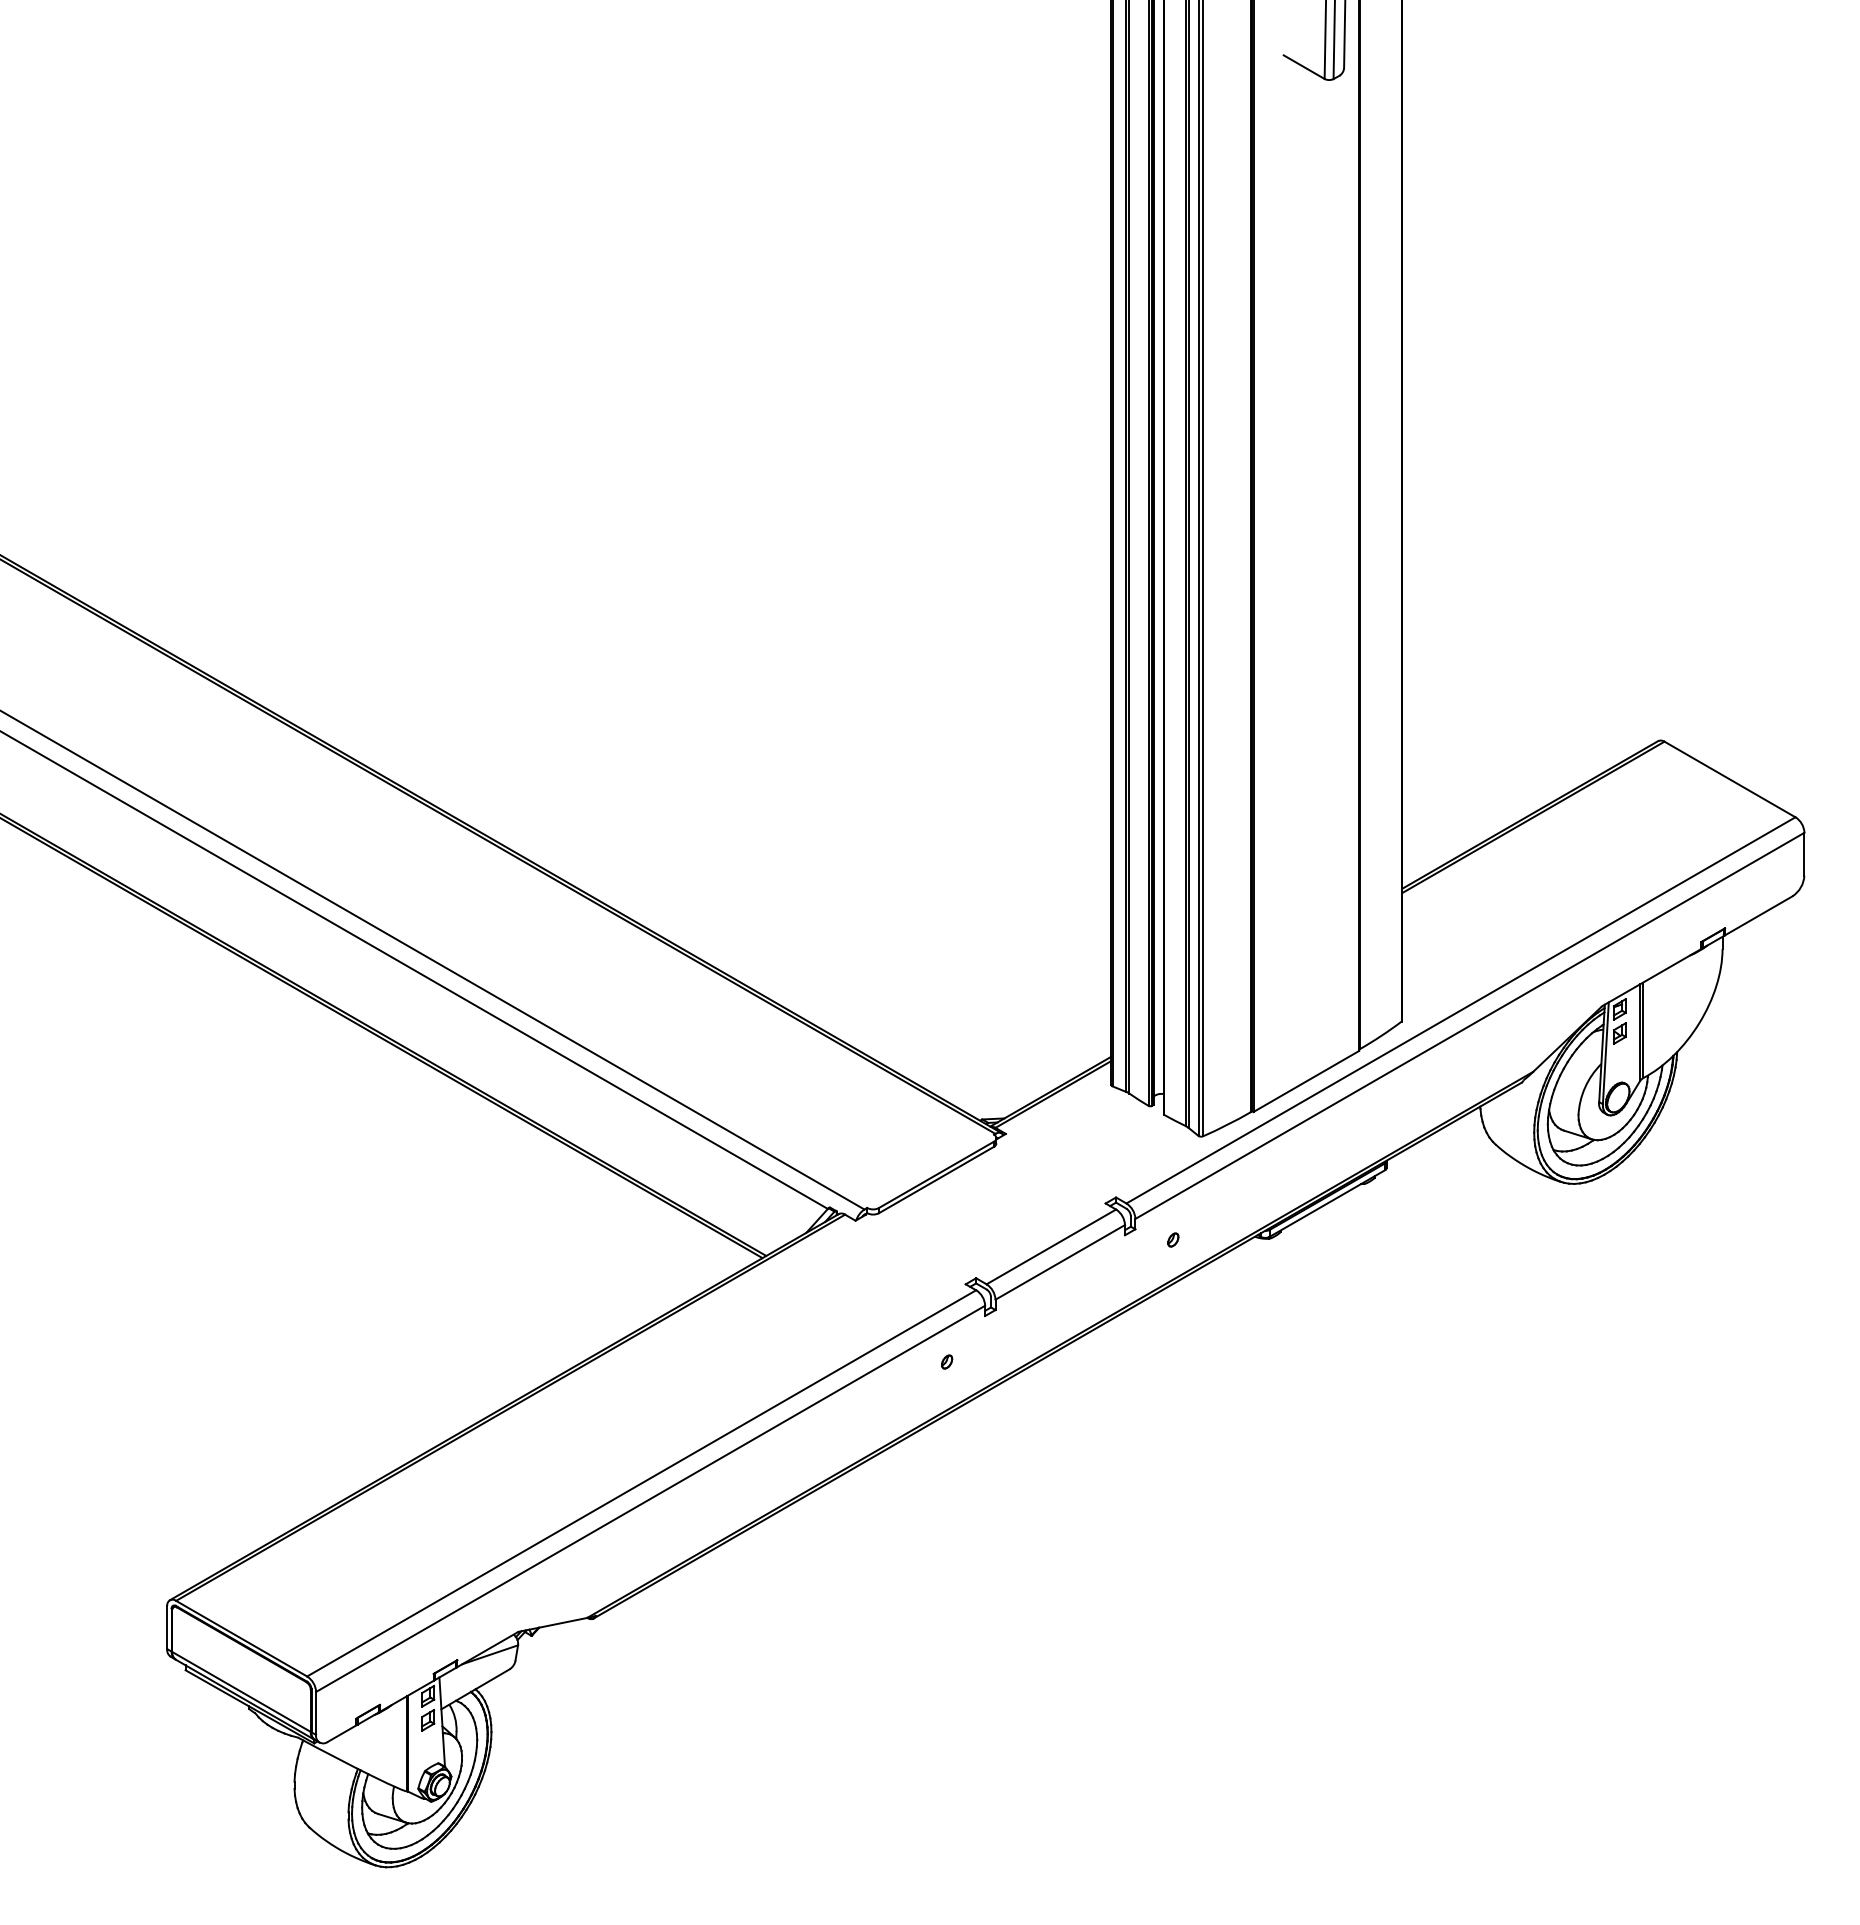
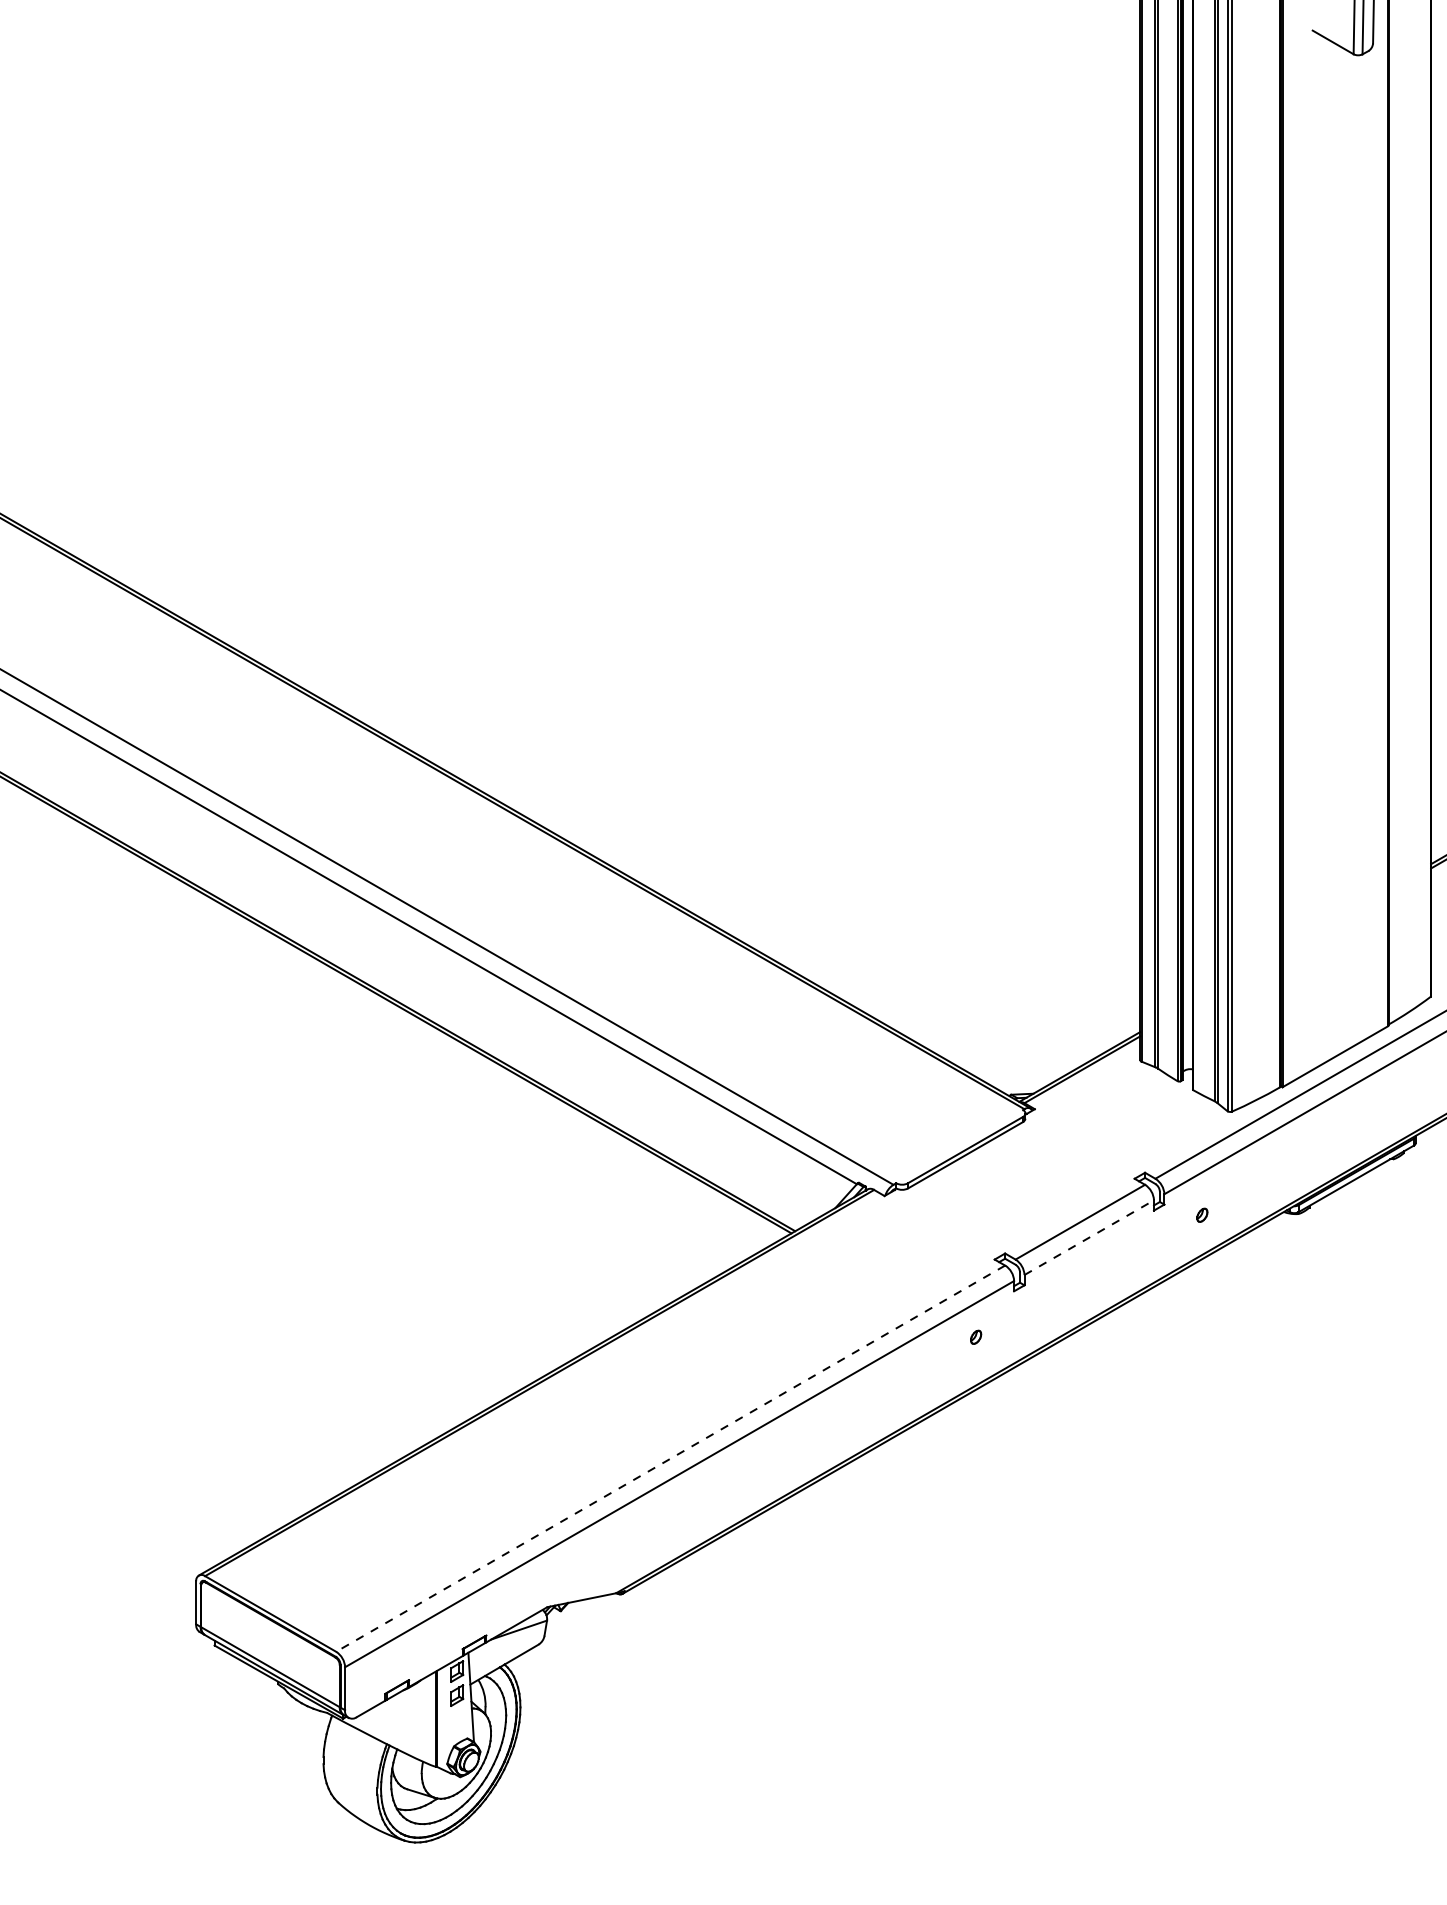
line: (1060, 1262) -> (1089, 1237), solid -> dashed
line: (641, 1483) -> (670, 1458), solid -> dashed

